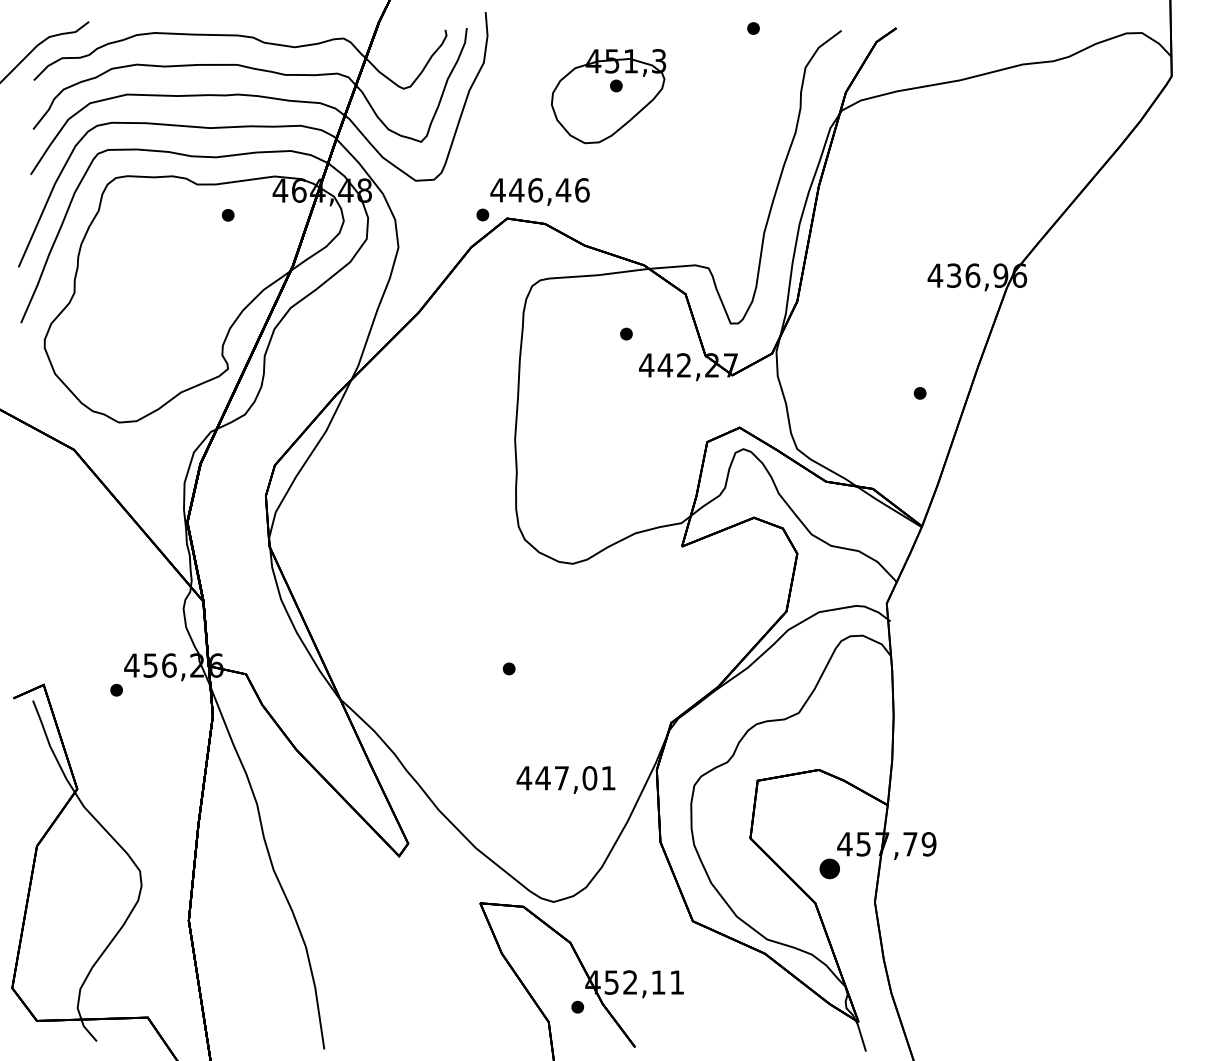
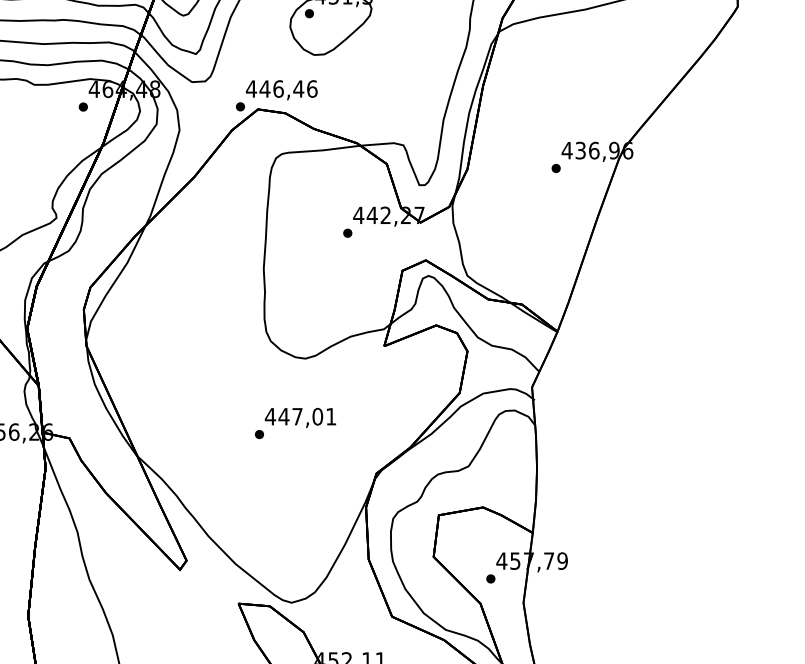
part: (616, 85) -> (309, 13), moved
part: (227, 215) -> (82, 107), moved
part: (626, 333) -> (347, 232), moved
part: (919, 393) -> (555, 168), moved
text: (565, 779) -> (300, 417), moved
part: (829, 868) -> (490, 578), size x0.62

